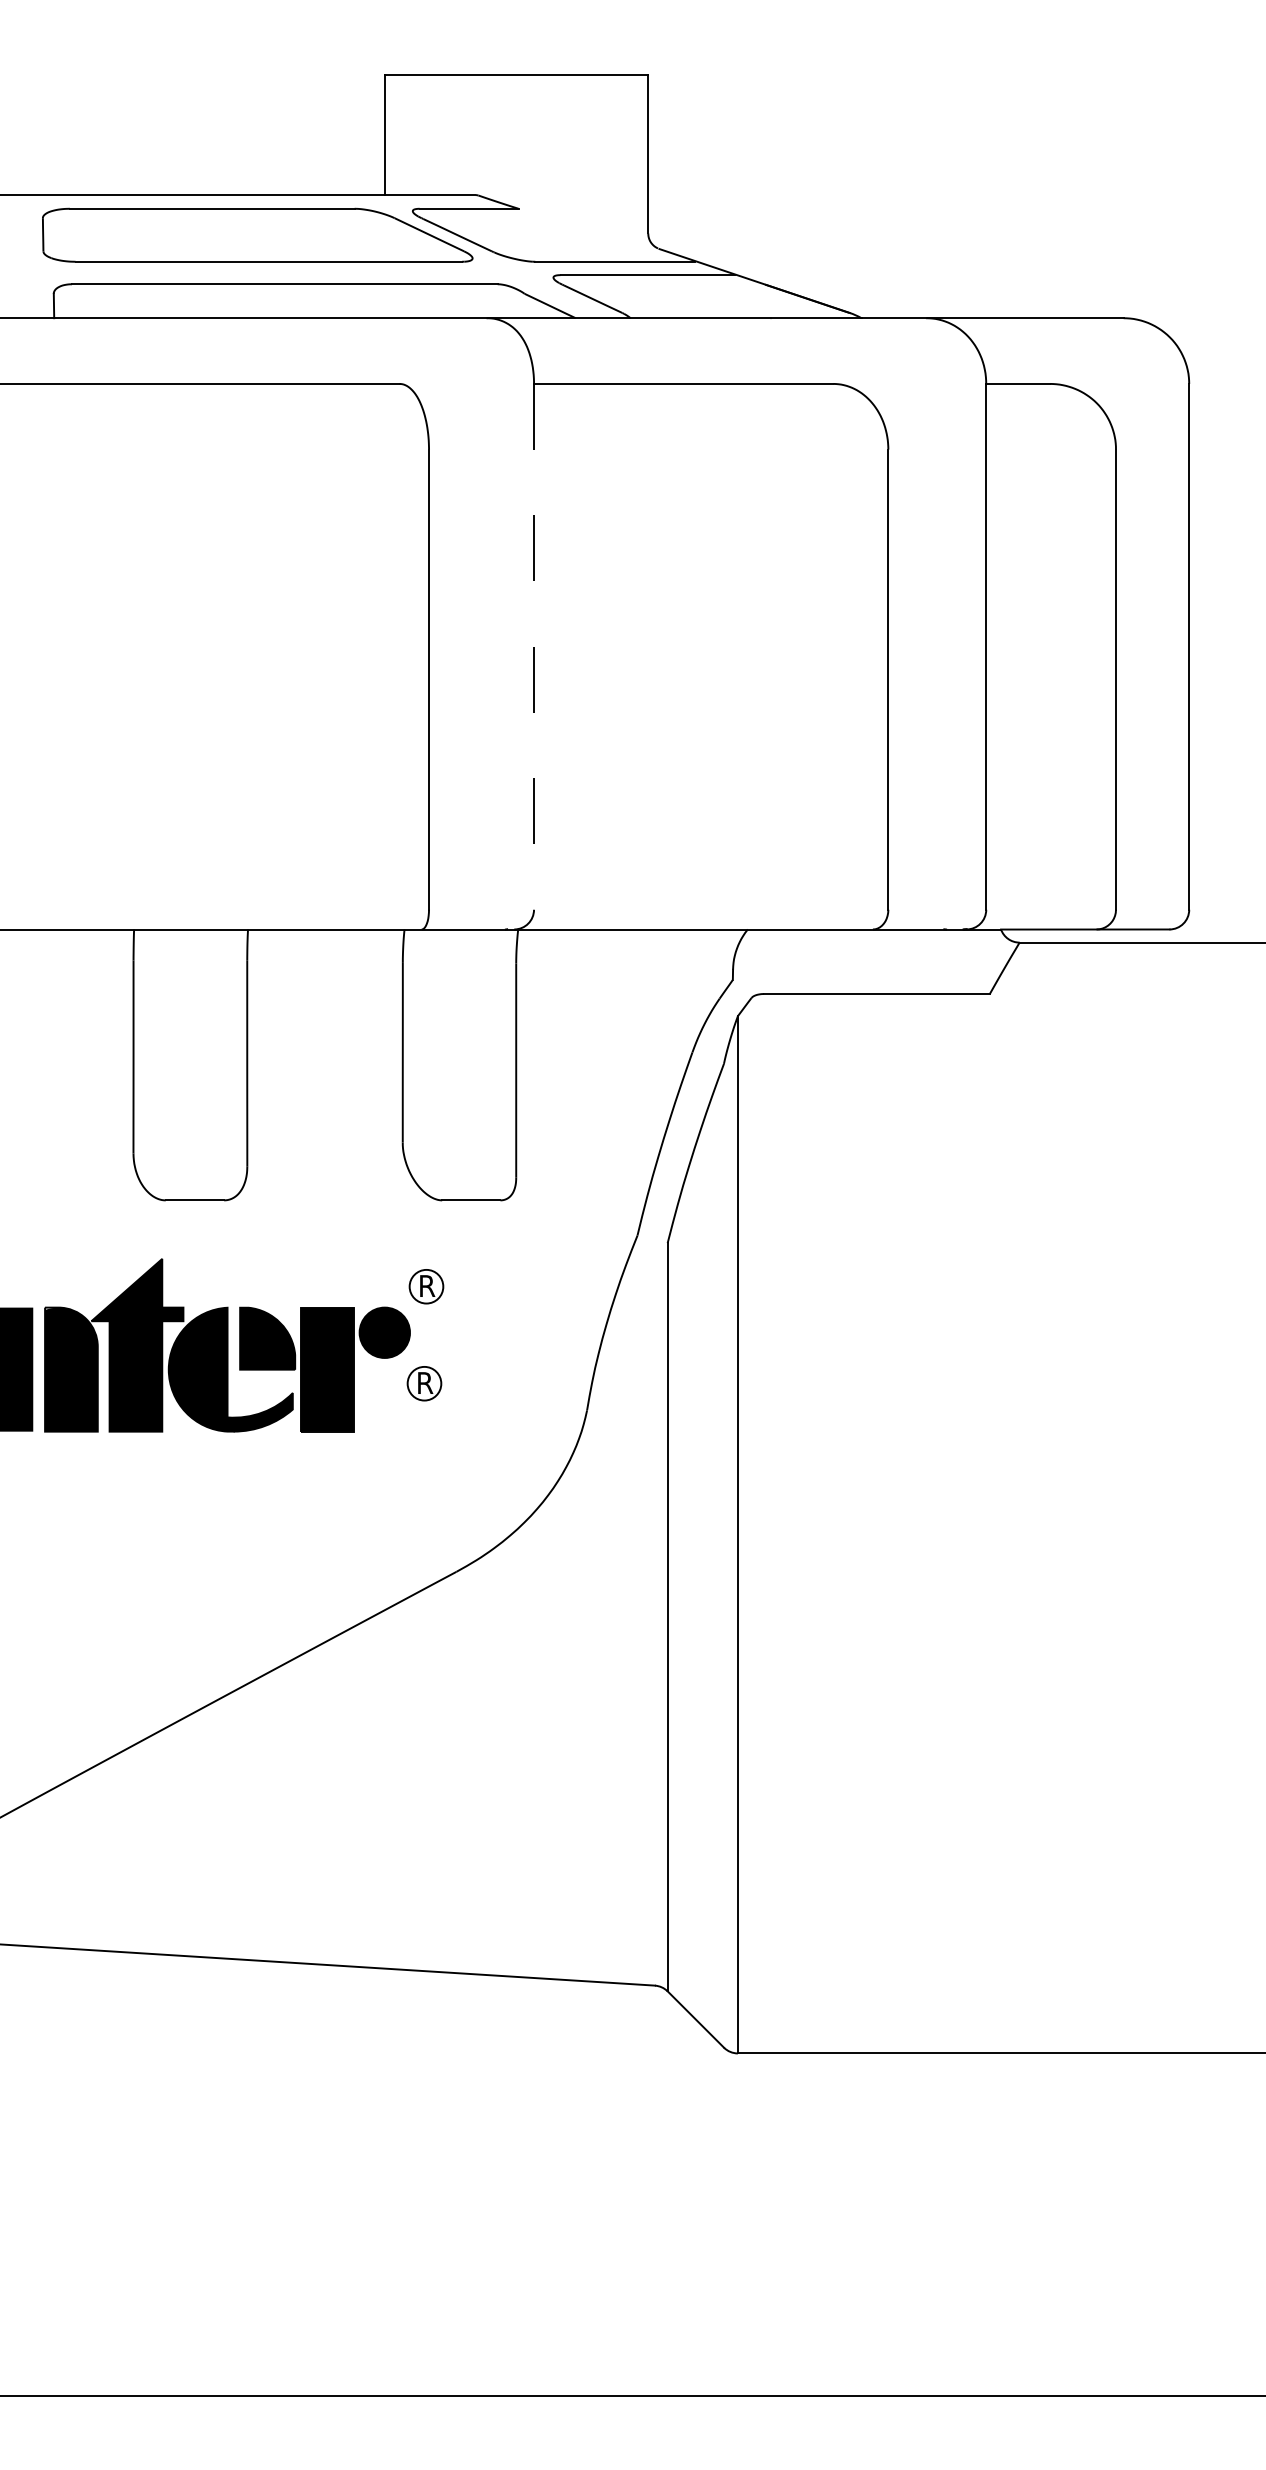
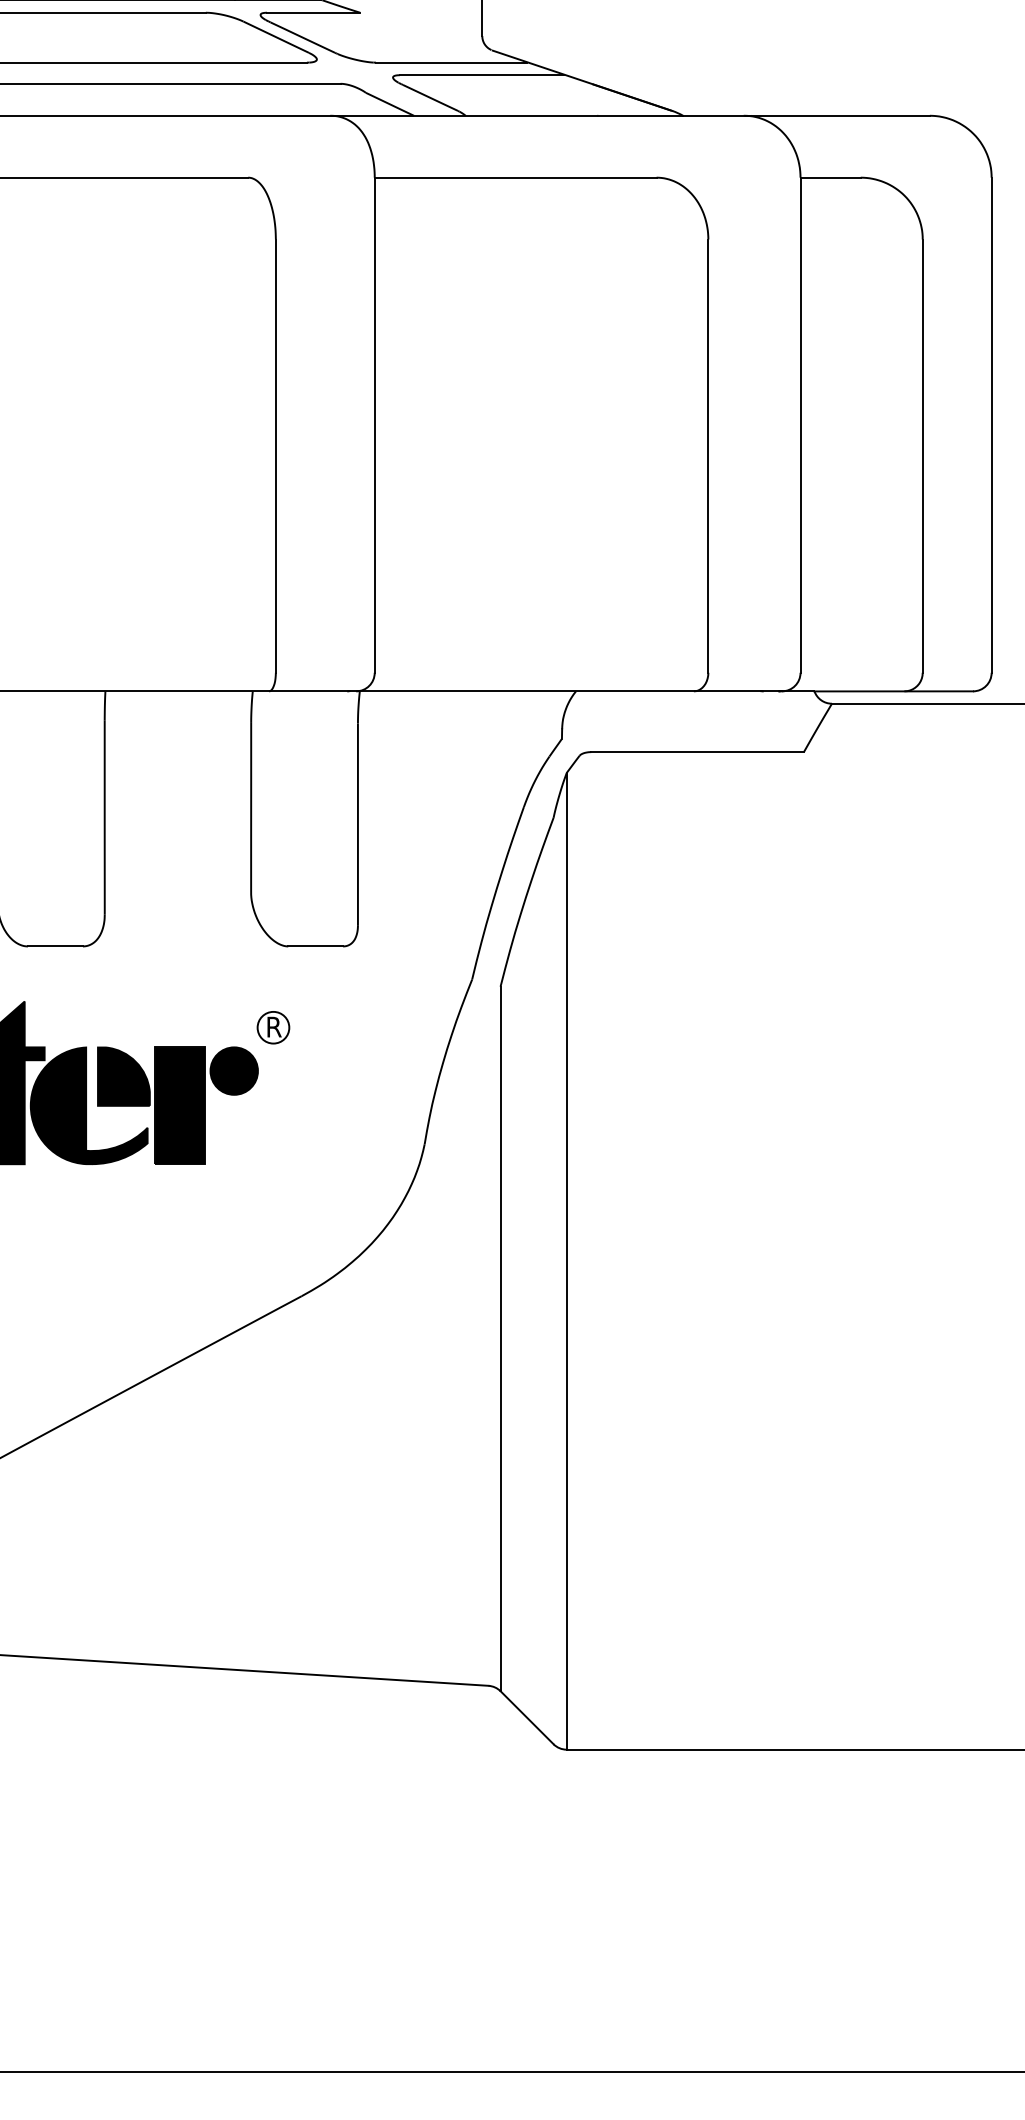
line: (534, 646) -> (375, 424), dashed -> solid
part: (424, 1383) -> (271, 1118), removed

